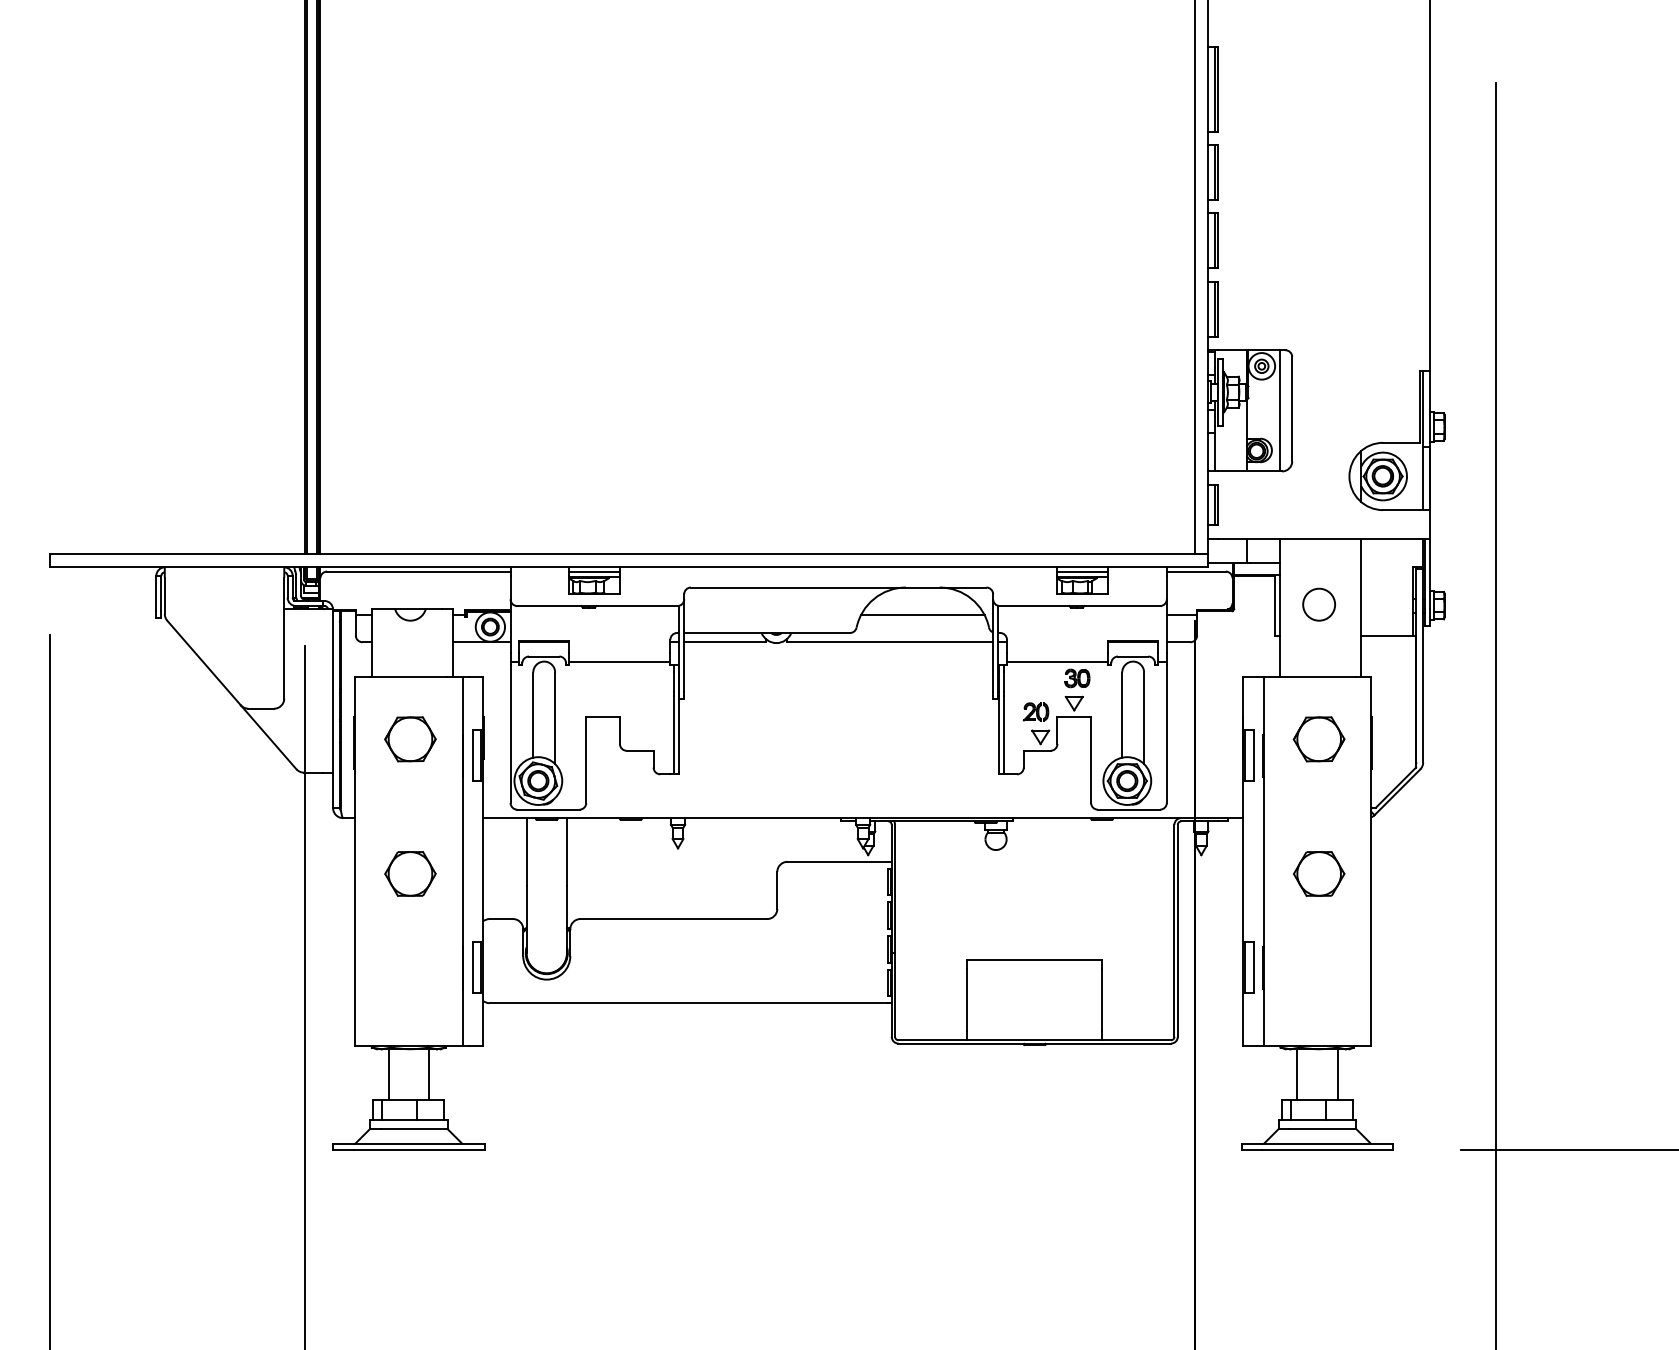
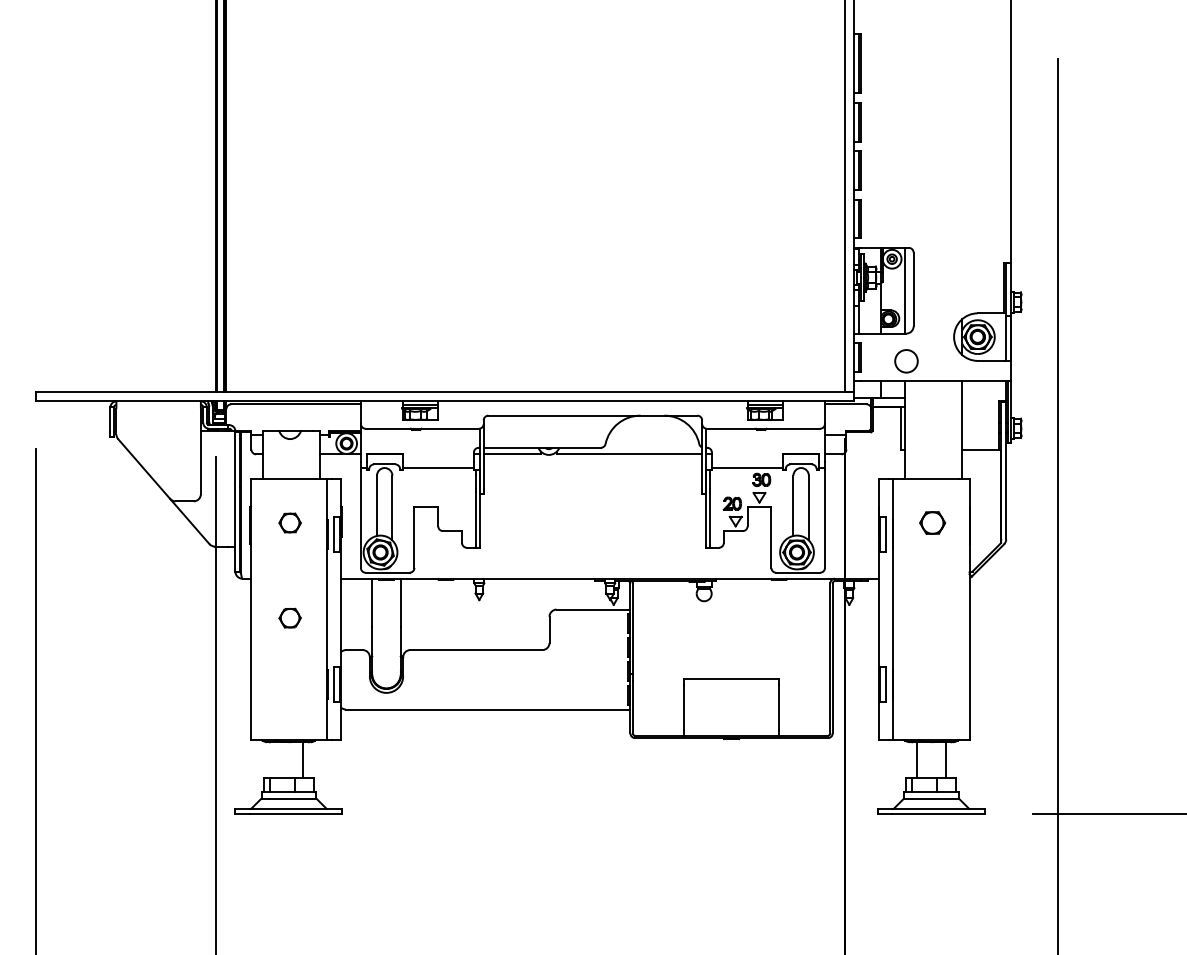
circle: (1318, 604) -> (906, 361), moved
line: (922, 615) -> (652, 435), removed
part: (410, 739) -> (290, 523), size x0.6
part: (1318, 739) -> (932, 523), size x0.7
part: (410, 873) -> (290, 617), size x0.6
part: (1318, 873) -> (932, 617), removed
line: (388, 1074) -> (274, 759), removed

